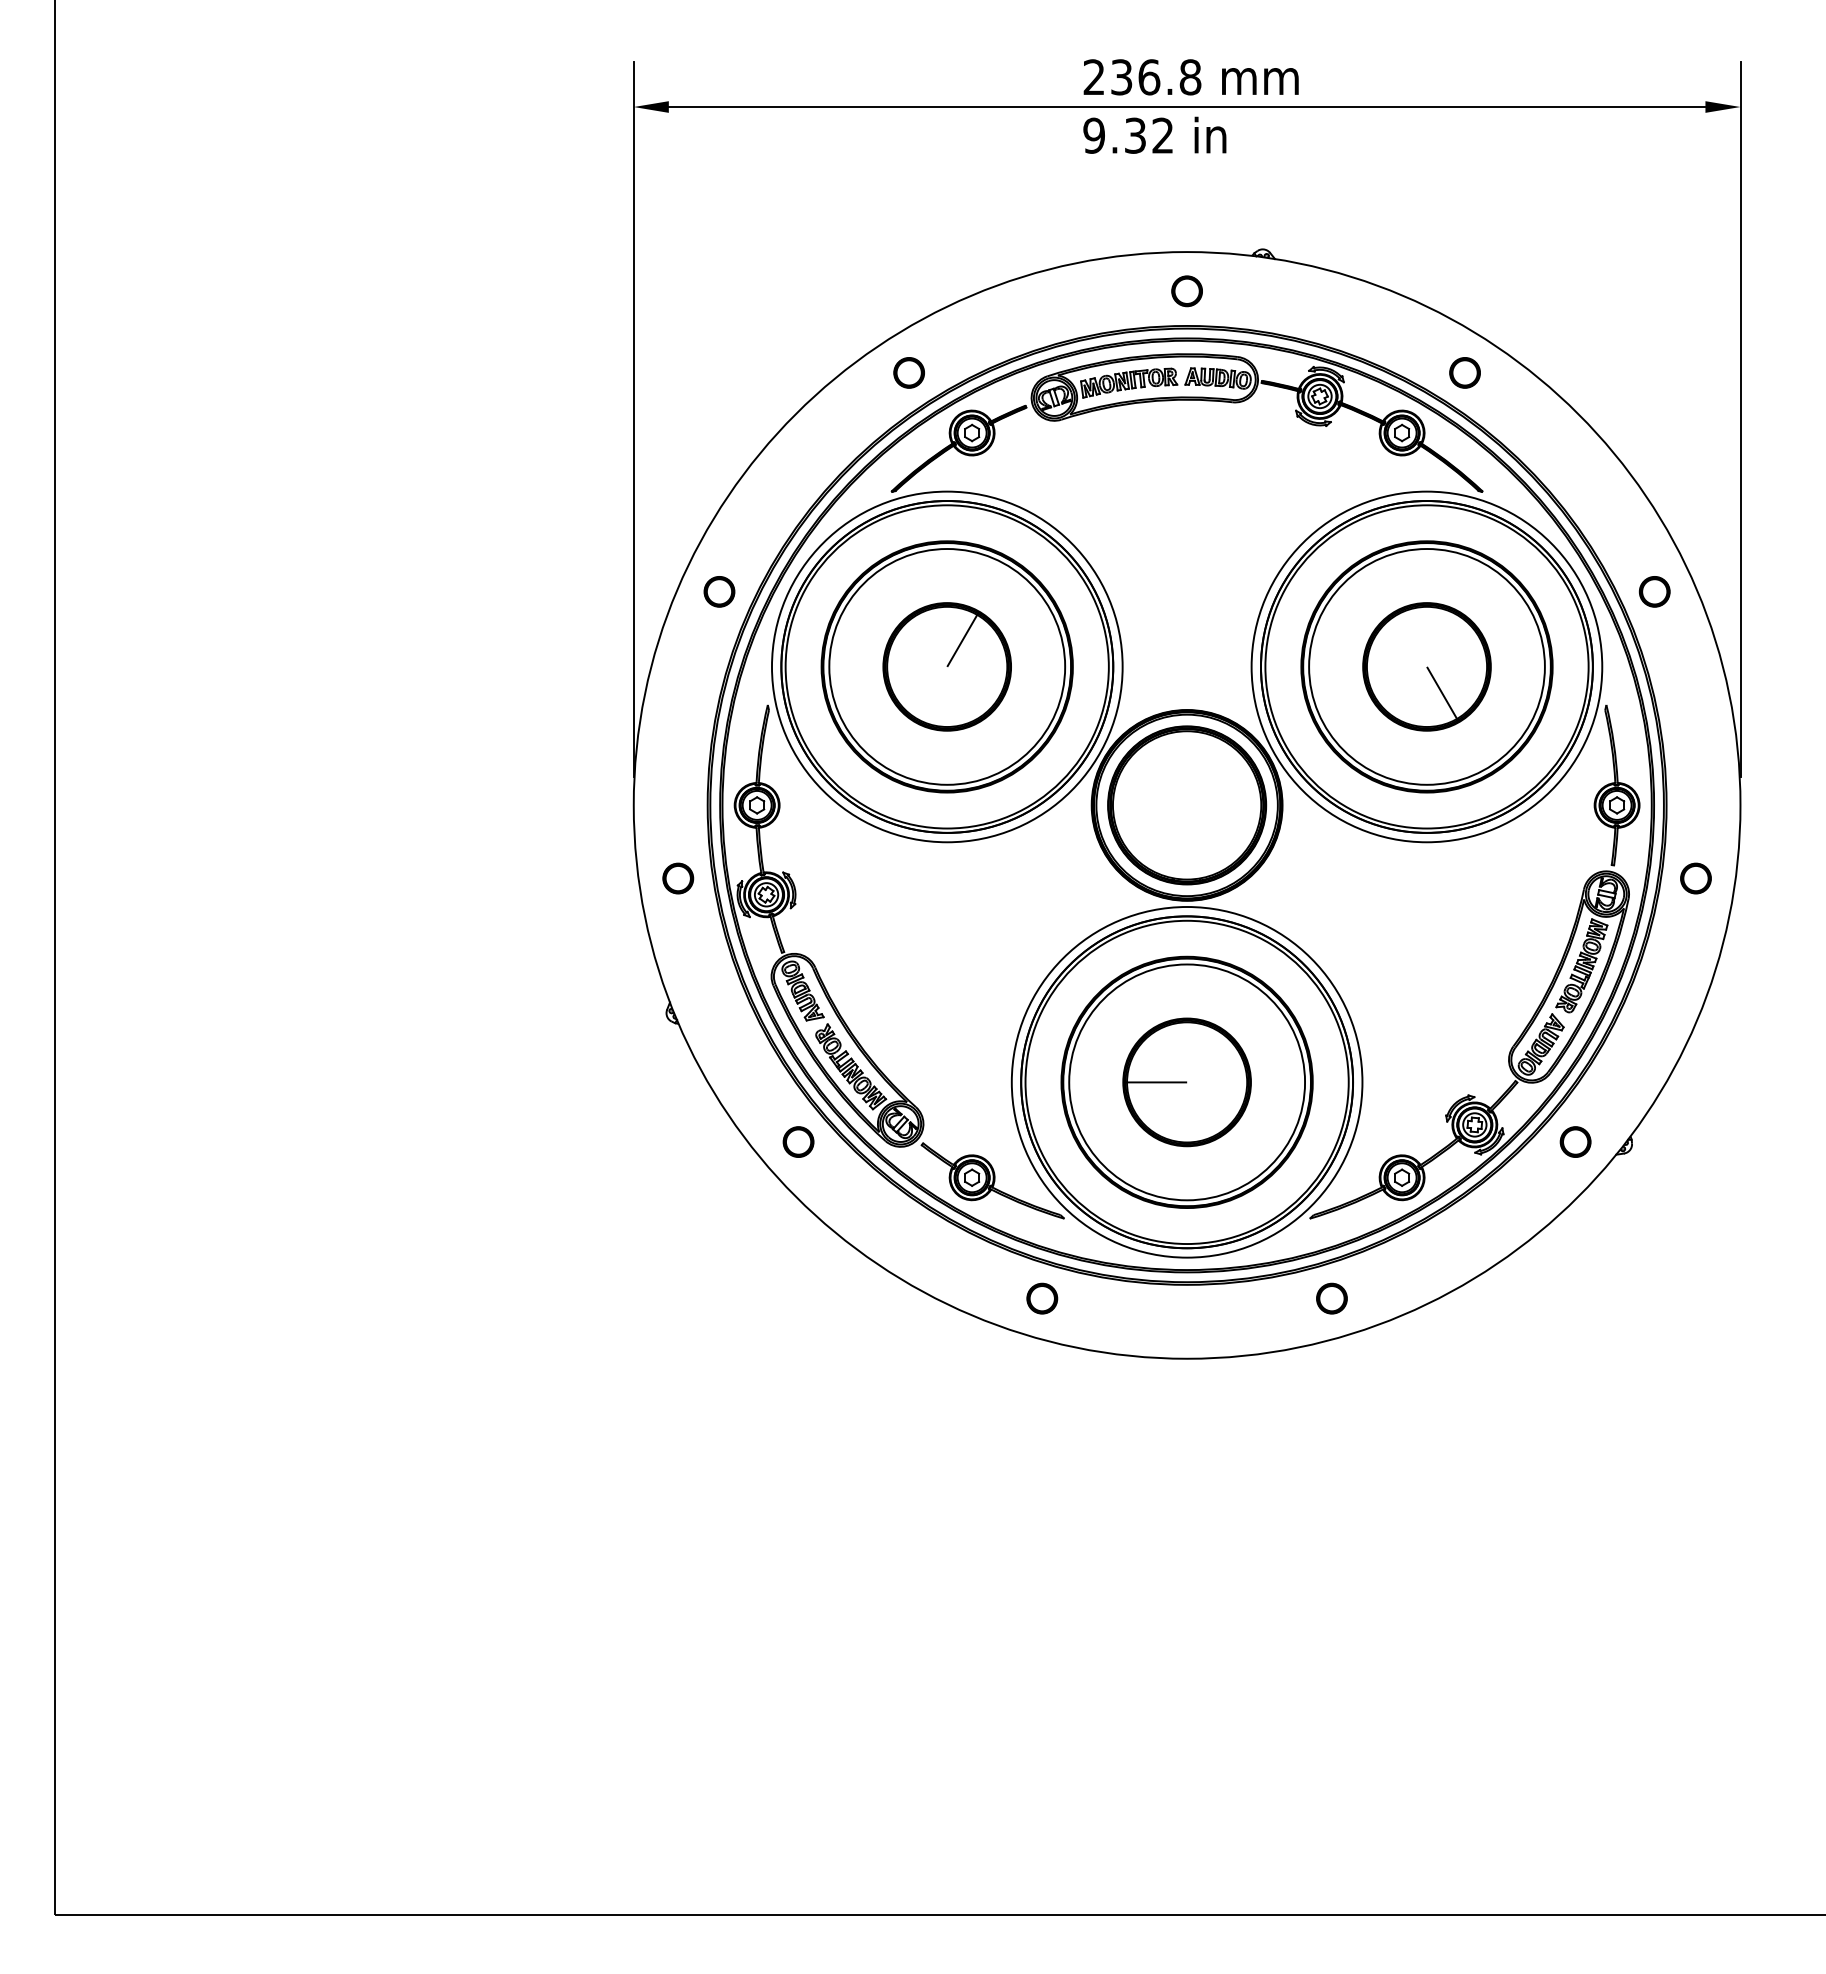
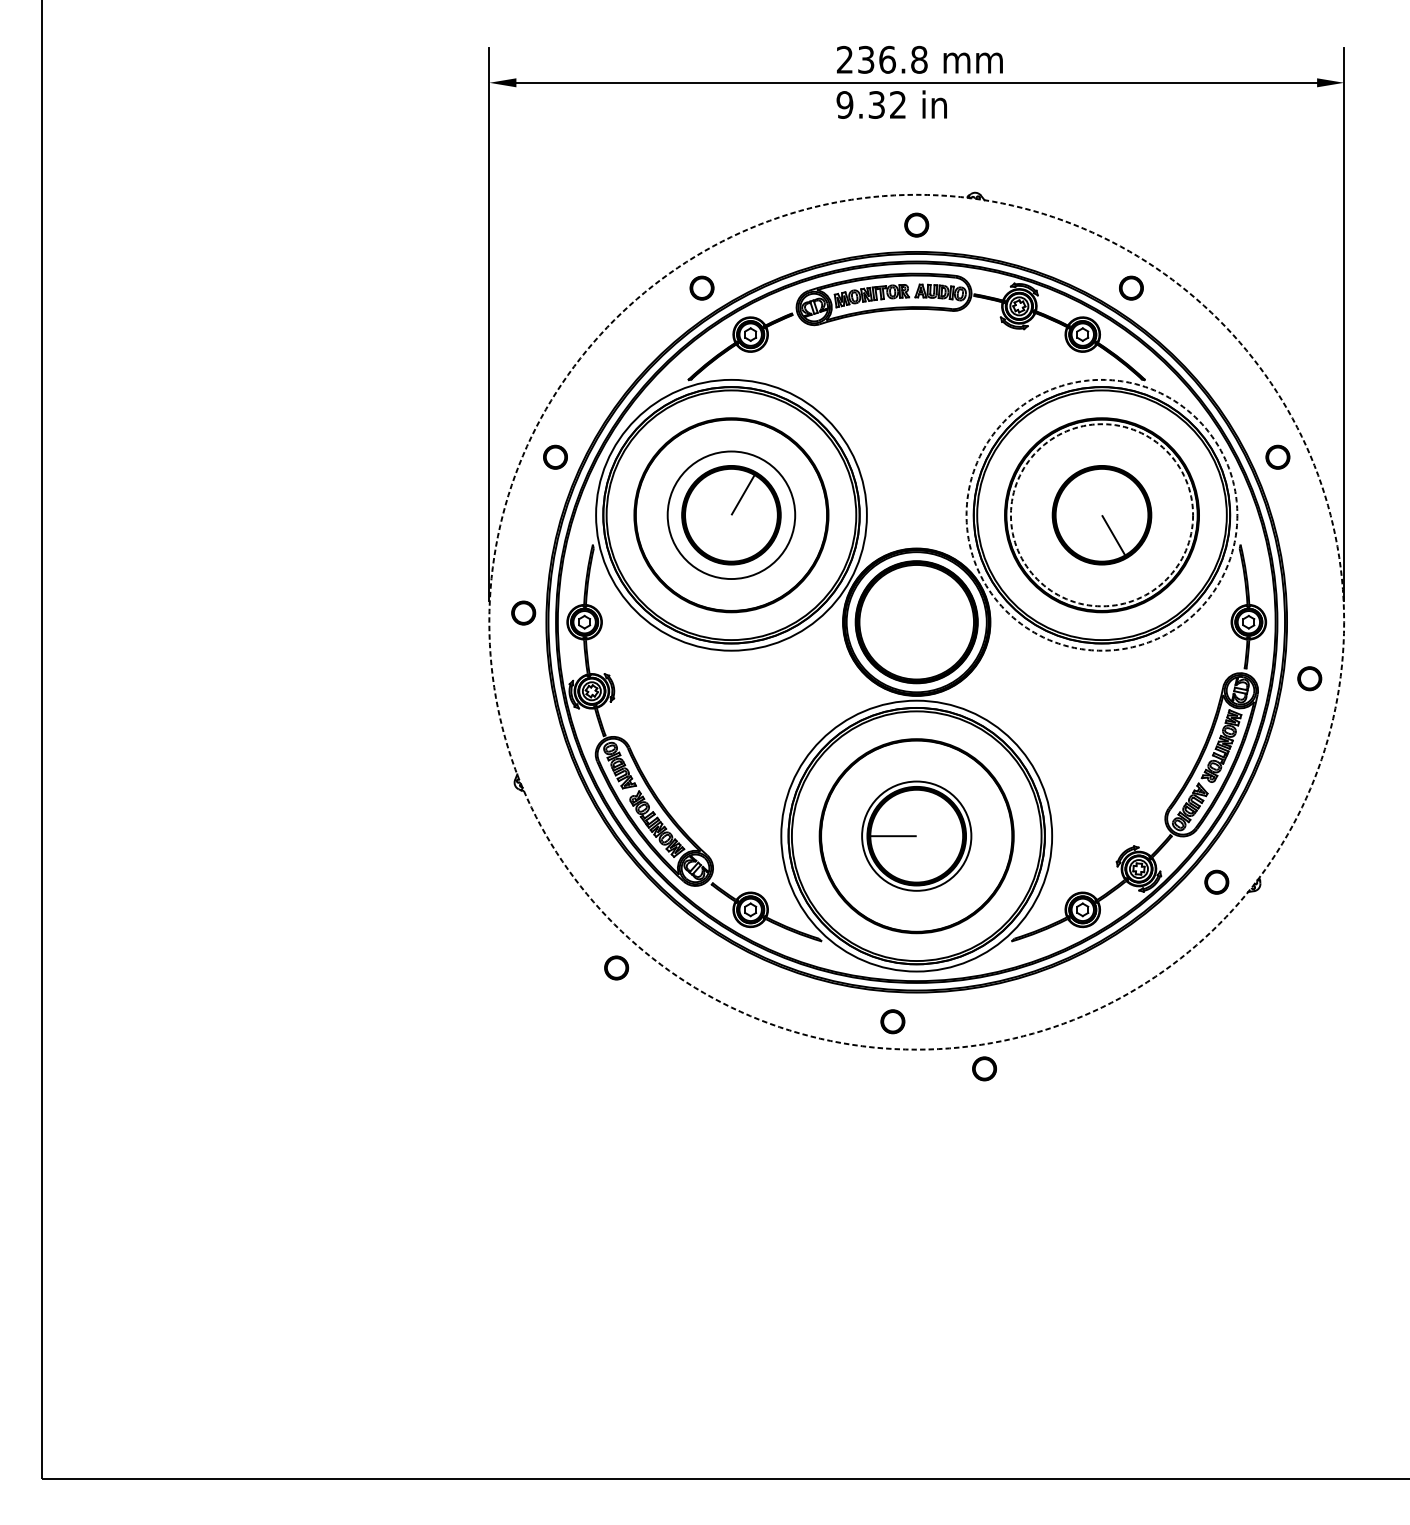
circle: (947, 666) -> (731, 514), size x0.7
circle: (1426, 666) -> (1101, 514), solid -> dashed
circle: (1426, 666) -> (1101, 514), solid -> dashed
circle: (1186, 805) -> (916, 622), solid -> dashed
part: (678, 878) -> (523, 613), moved
circle: (1187, 1082) -> (917, 836), size x0.6
part: (798, 1141) -> (616, 967), moved
part: (1042, 1298) -> (893, 1021), moved
part: (1331, 1298) -> (984, 1068), moved

